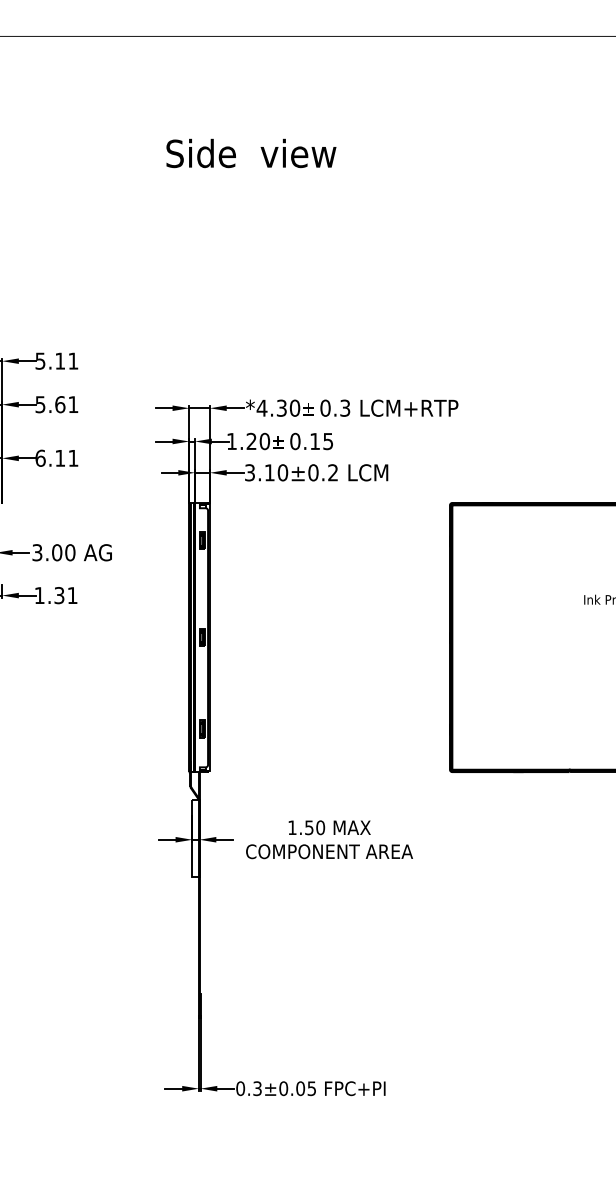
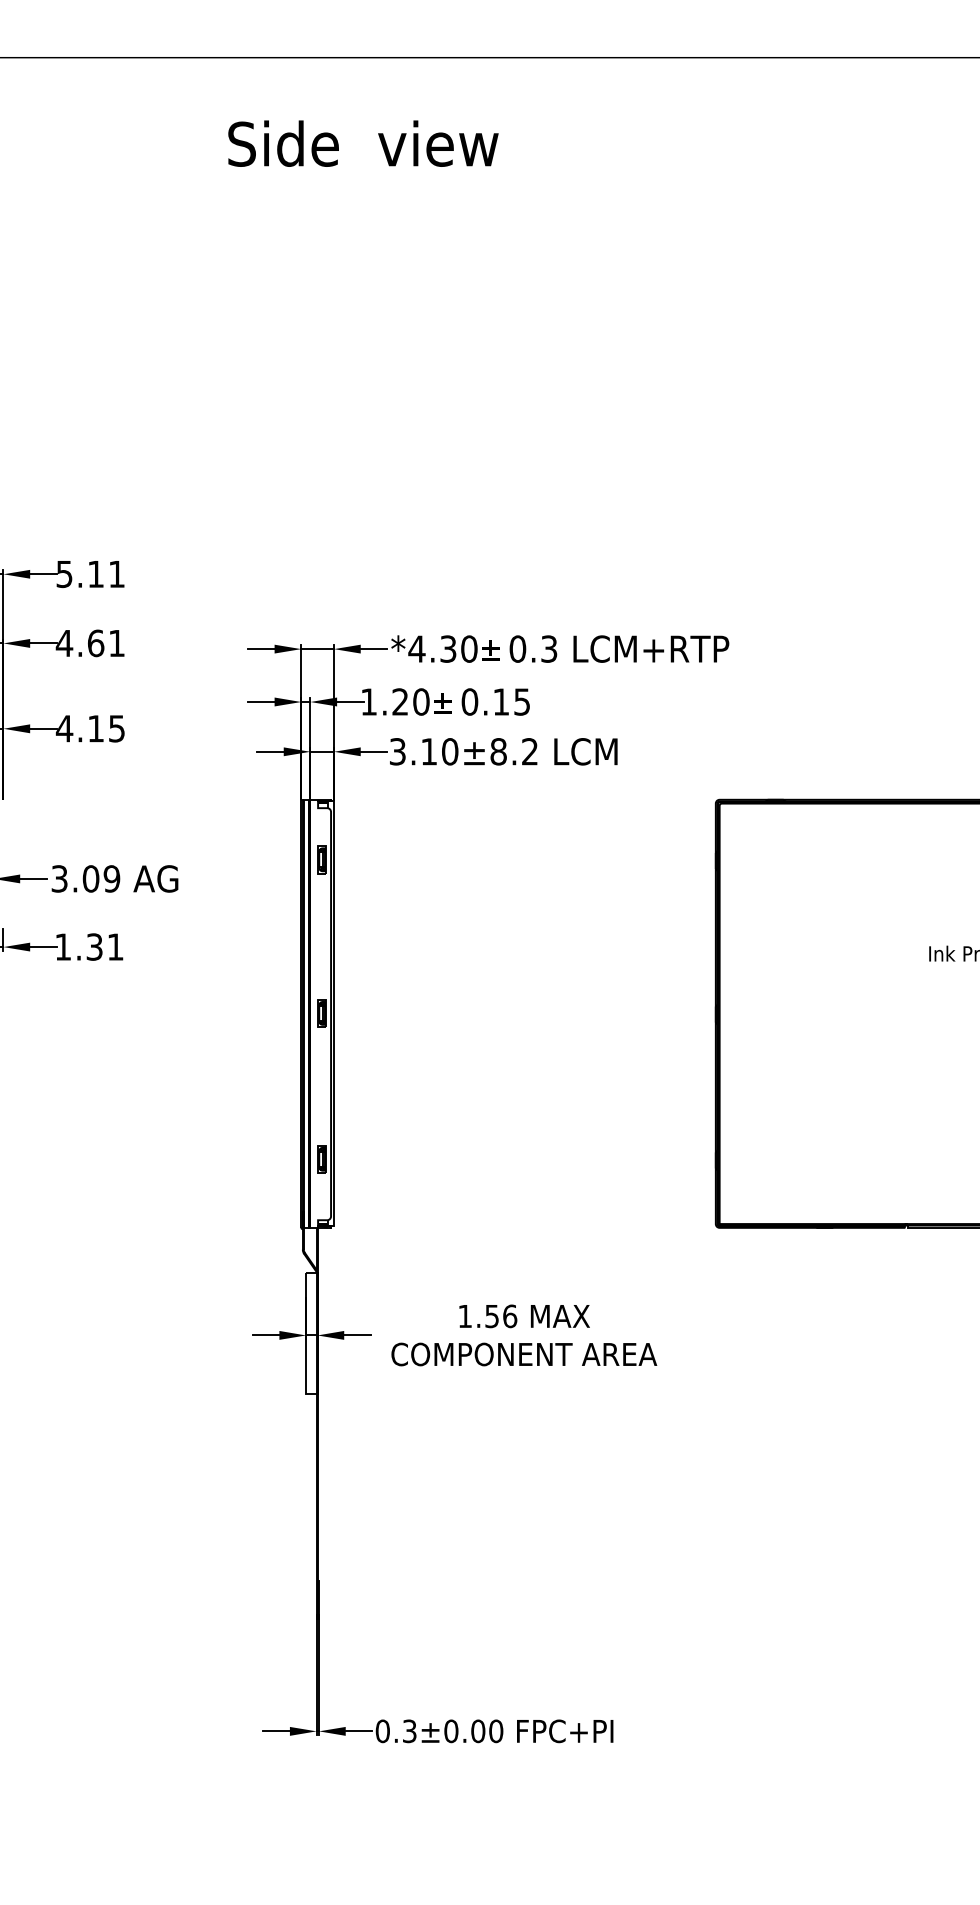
text: (251, 153) -> (363, 143), moved
text: (40, 404) -> (64, 643), 5.61 -> 4.61
text: (56, 457) -> (89, 727), 6.11 -> 4.15
text: (313, 472) -> (498, 751), 3.10±0.2 -> 3.10±8.2
text: (70, 552) -> (112, 878), 3.00 -> 3.09
text: (320, 827) -> (509, 1315), 1.50 -> 1.56
text: (311, 1088) -> (495, 1731), 0.3±0.05 -> 0.3±0.00

